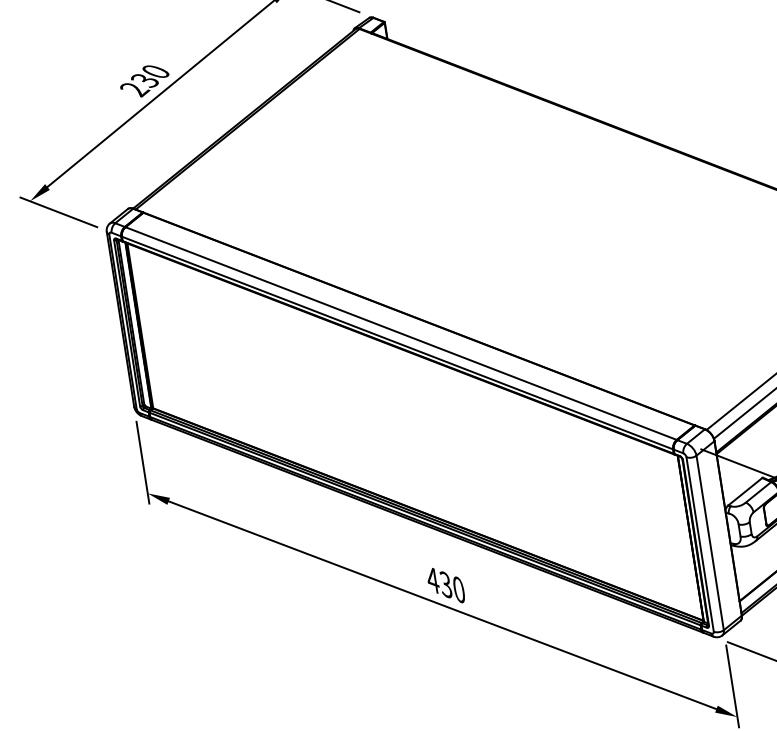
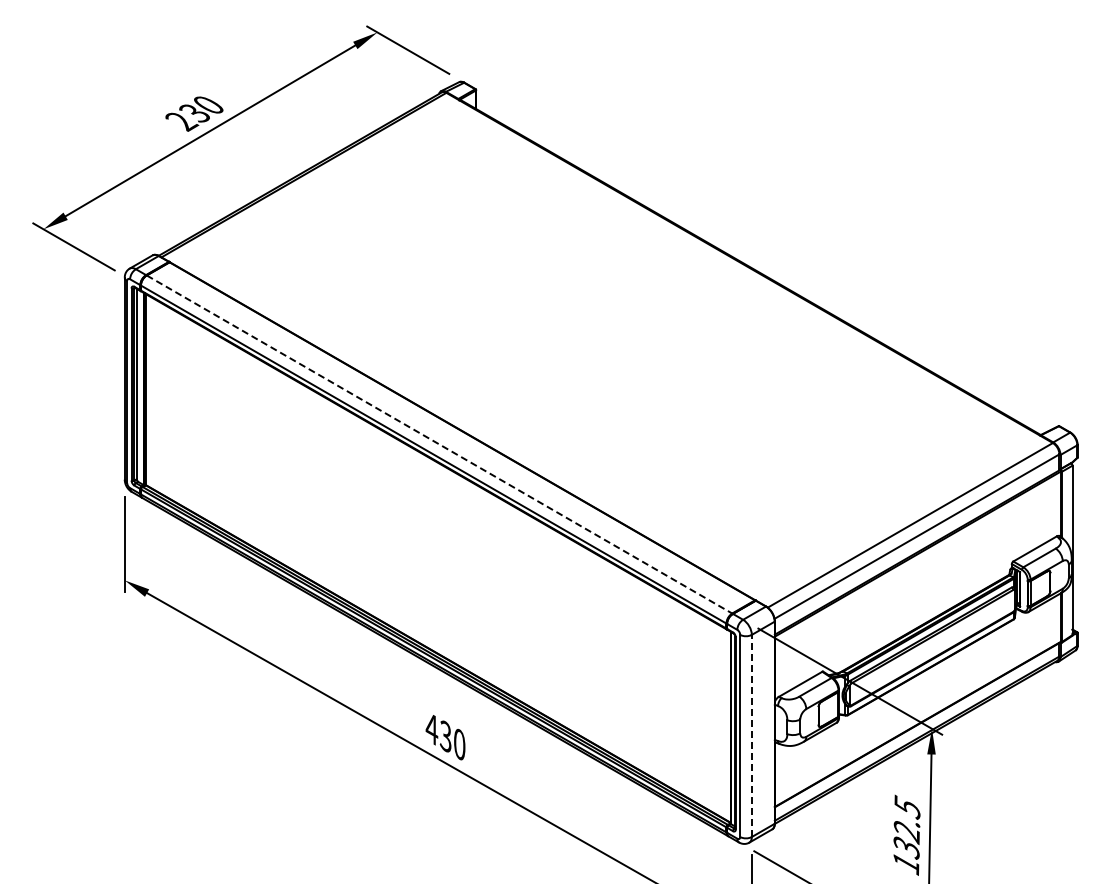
line: (401, 333) -> (439, 444), solid -> dashed
line: (709, 542) -> (751, 735), solid -> dashed

